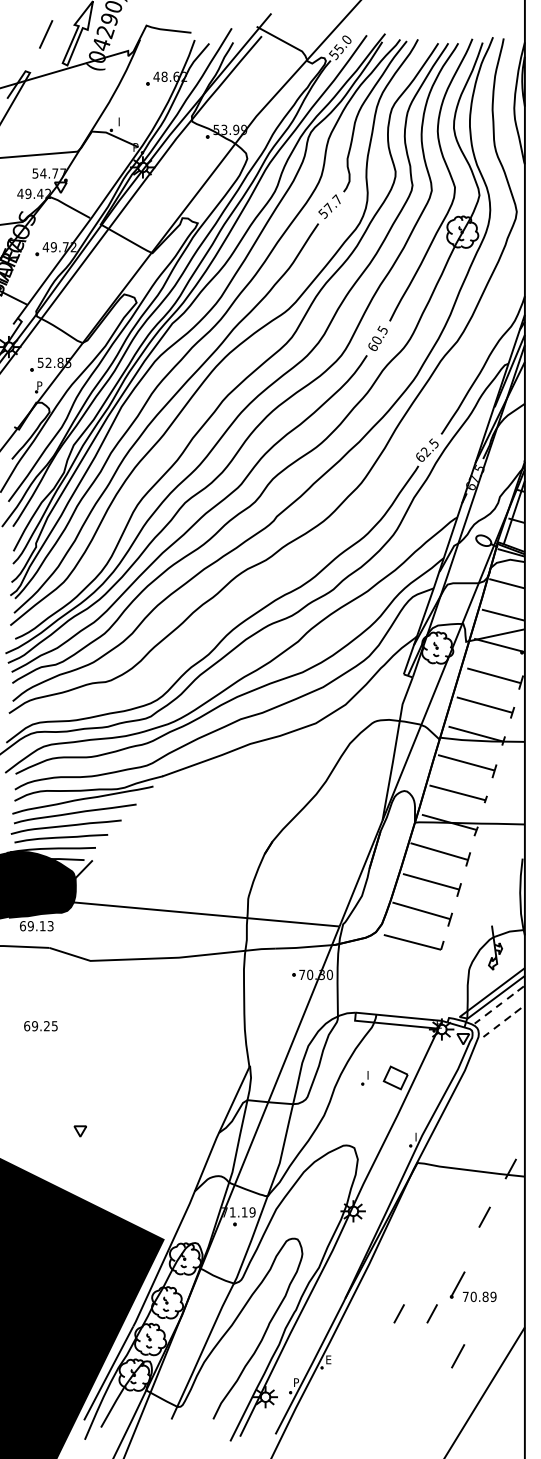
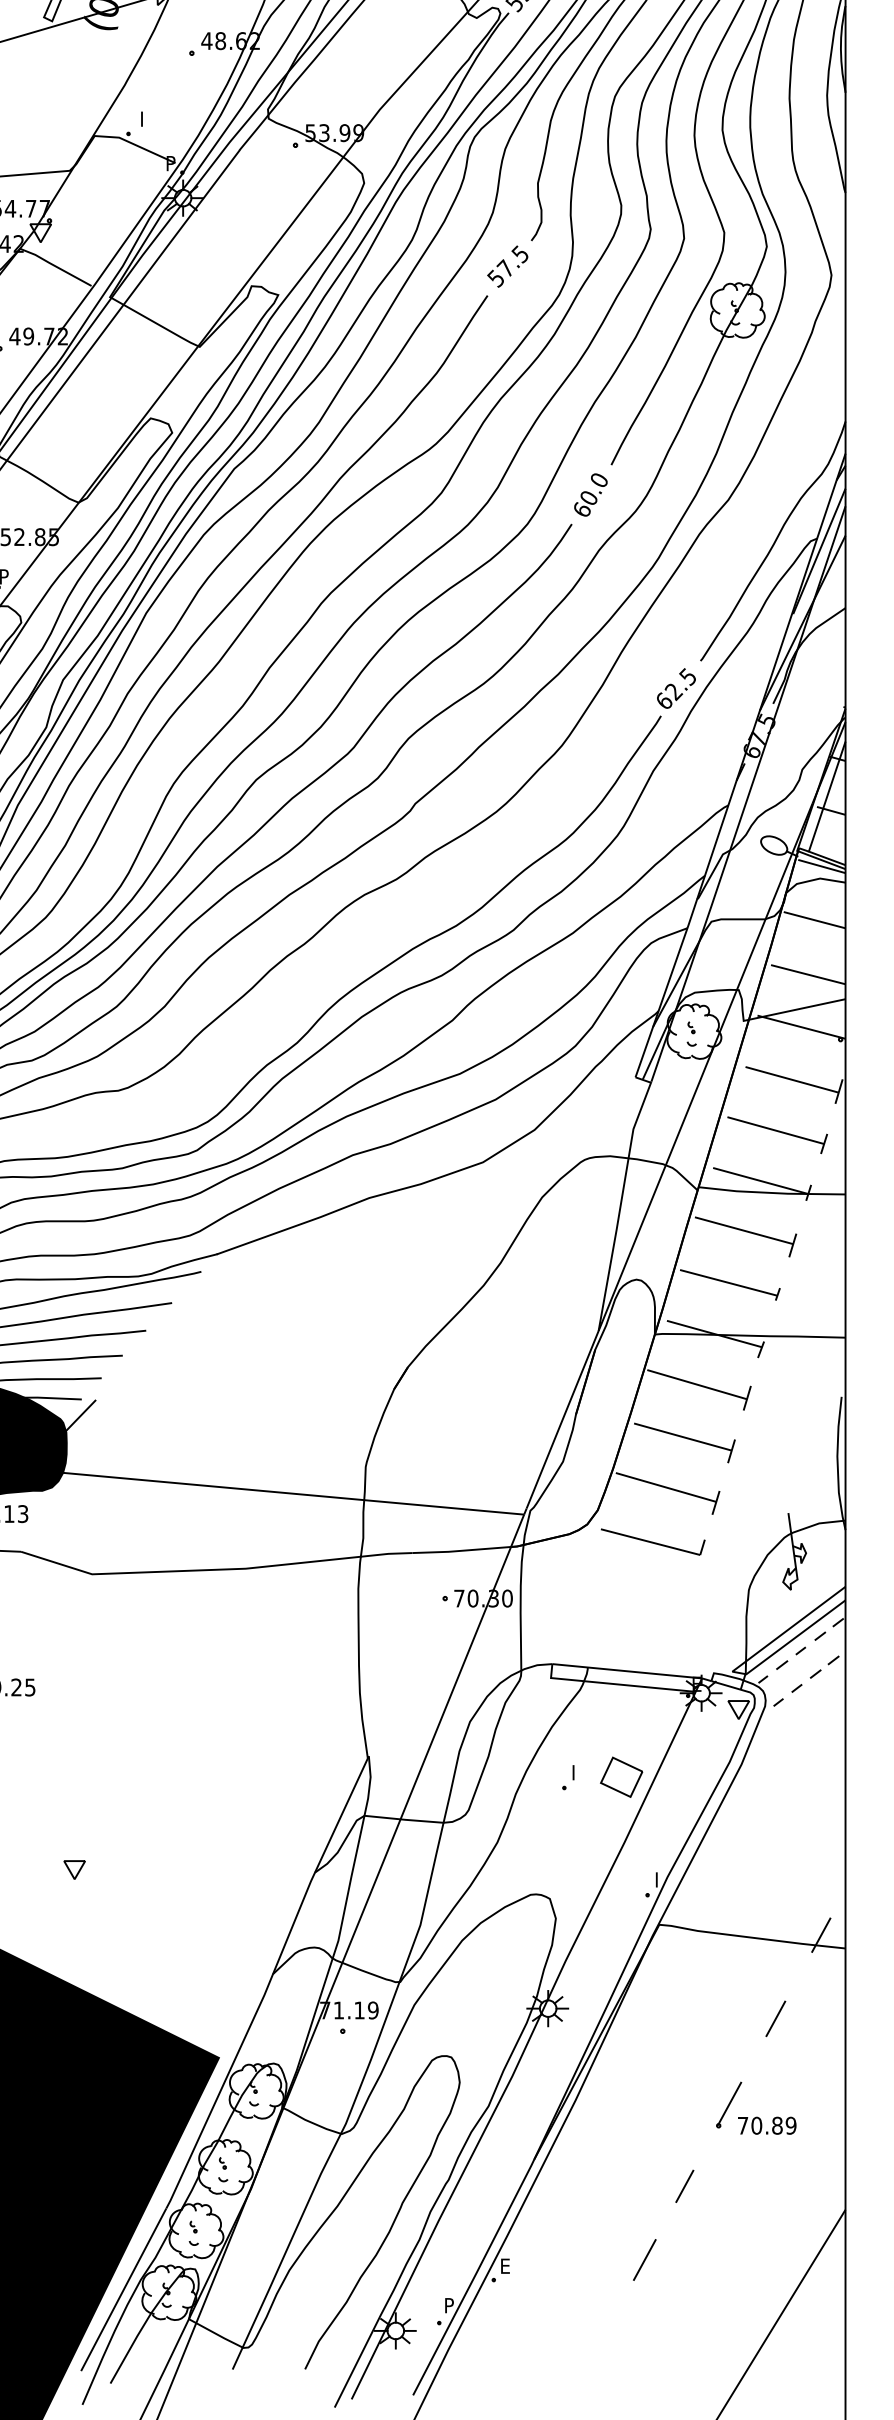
text: (336, 199) -> (518, 253), 57.7 -> 57.5
text: (381, 329) -> (596, 479), 60.5 -> 60.0
part: (472, 1286) -> (754, 2107), moved
line: (398, 1313) -> (626, 2185), removed
line: (458, 1356) -> (645, 2260), moved

